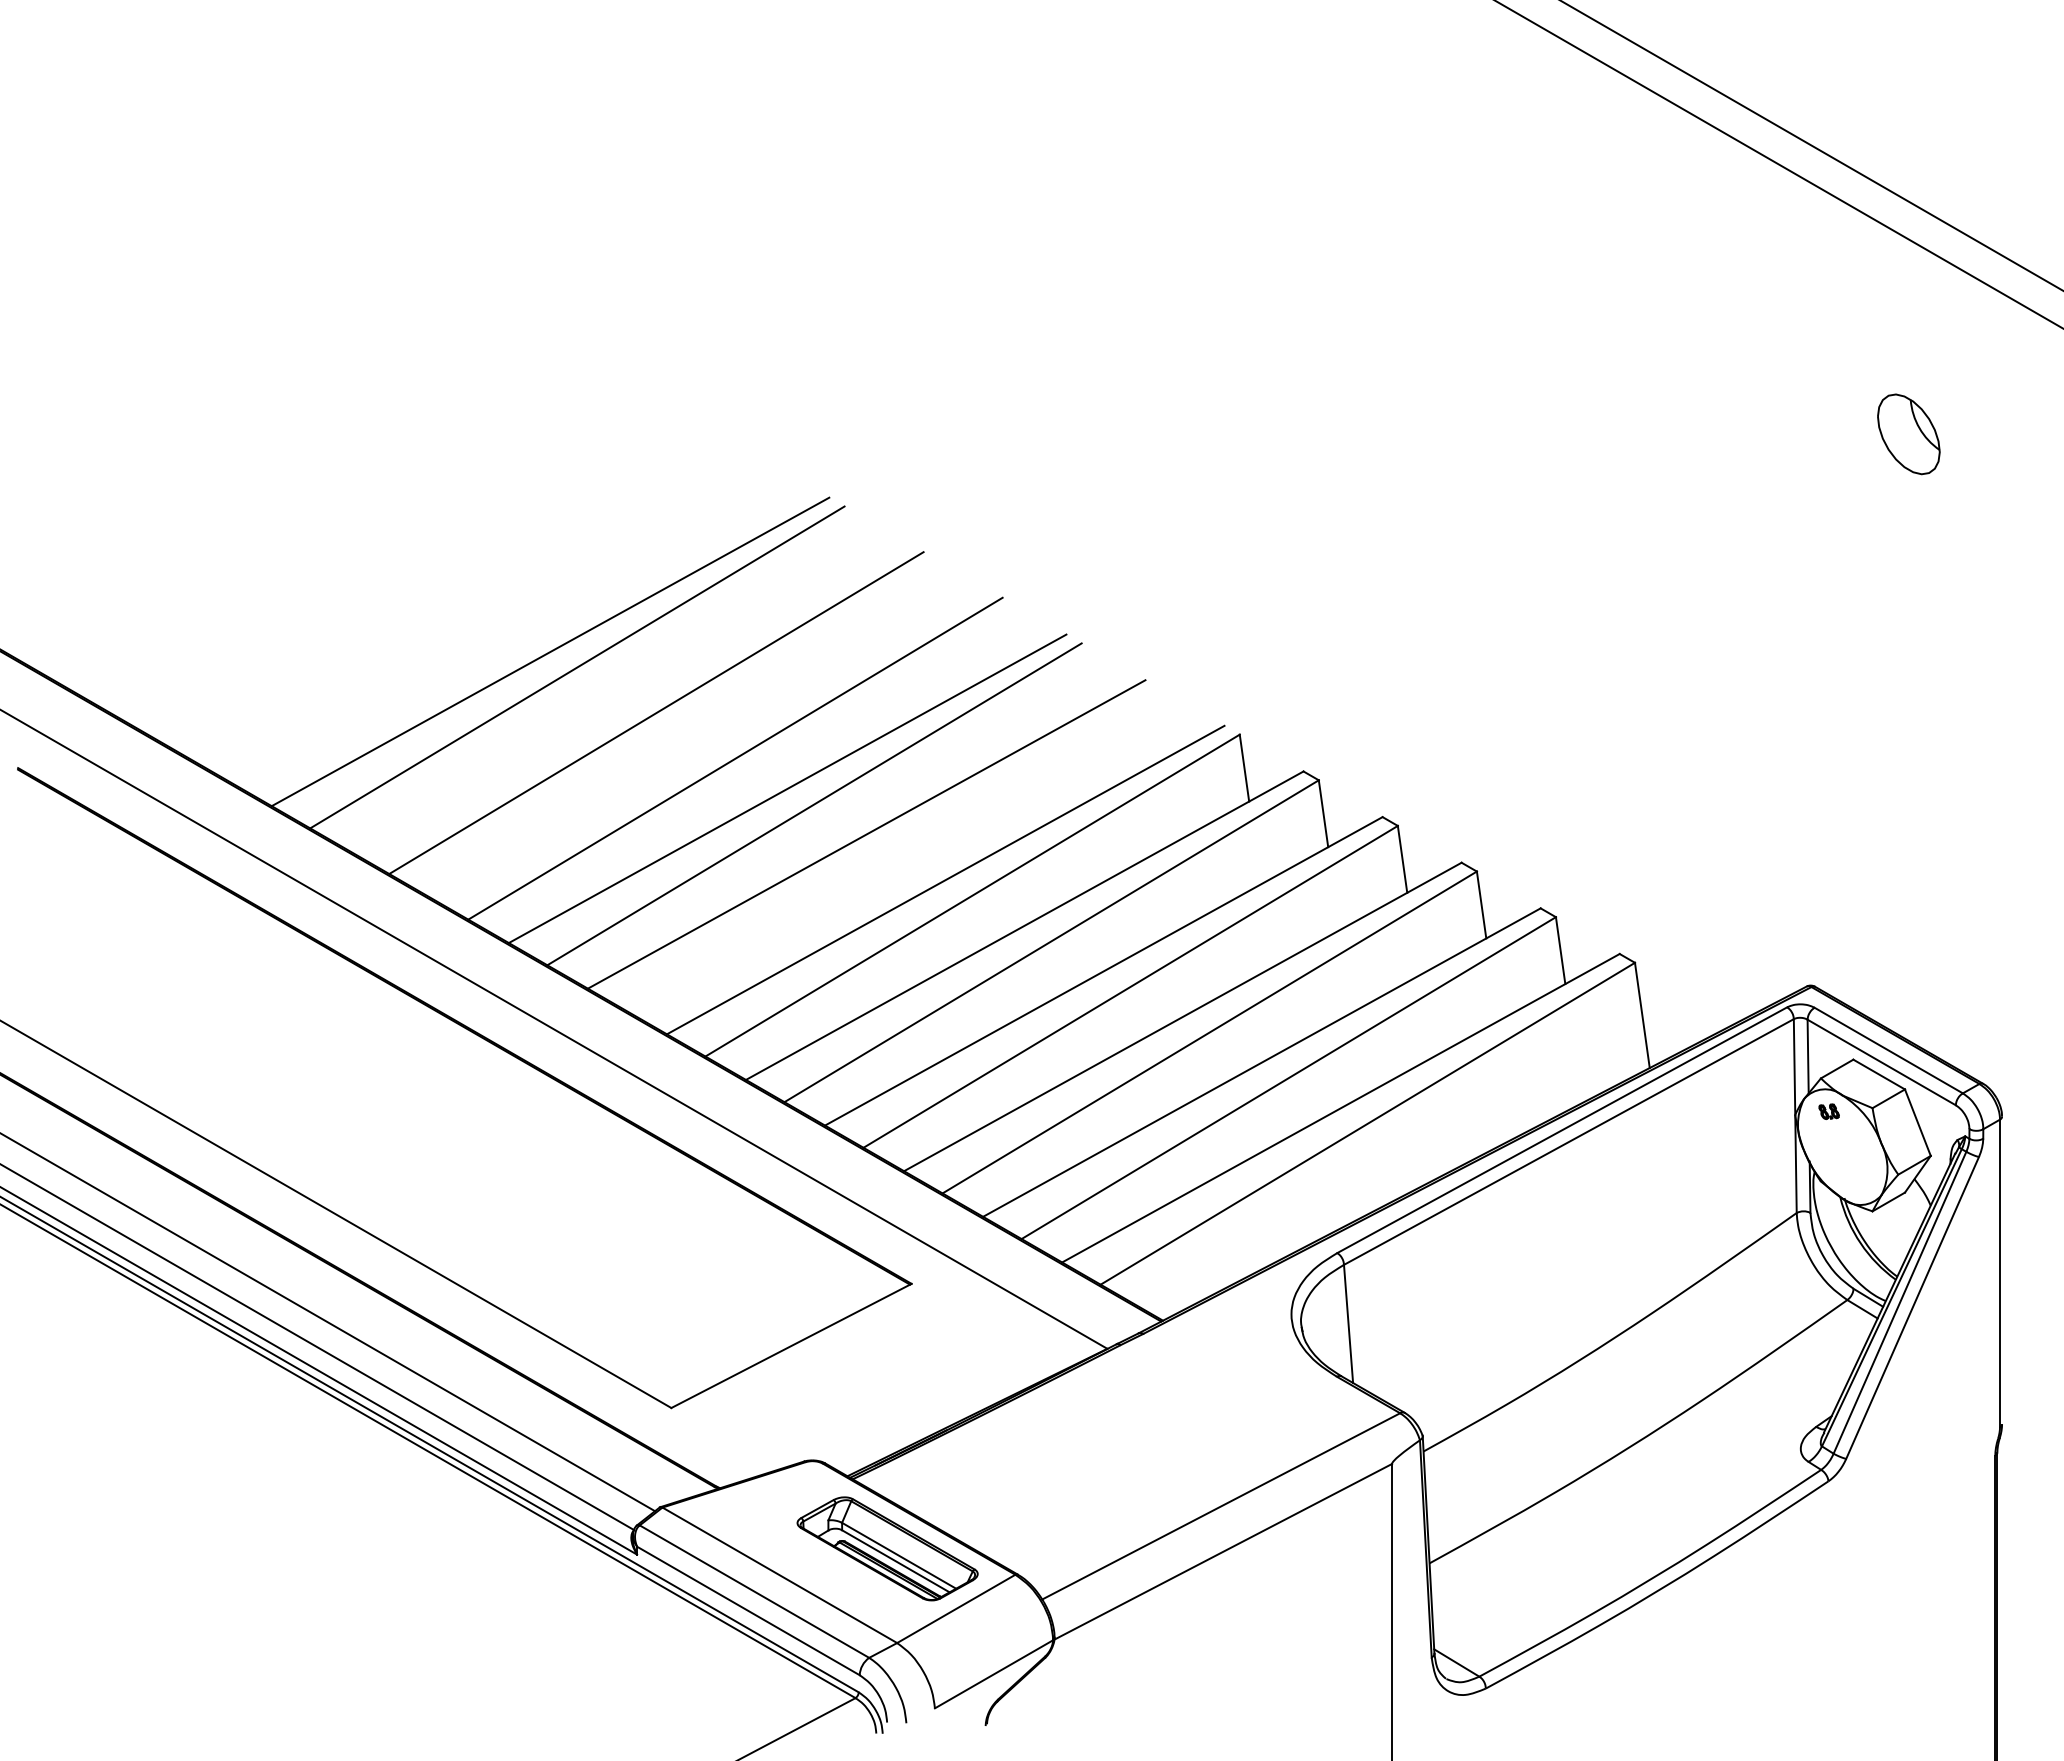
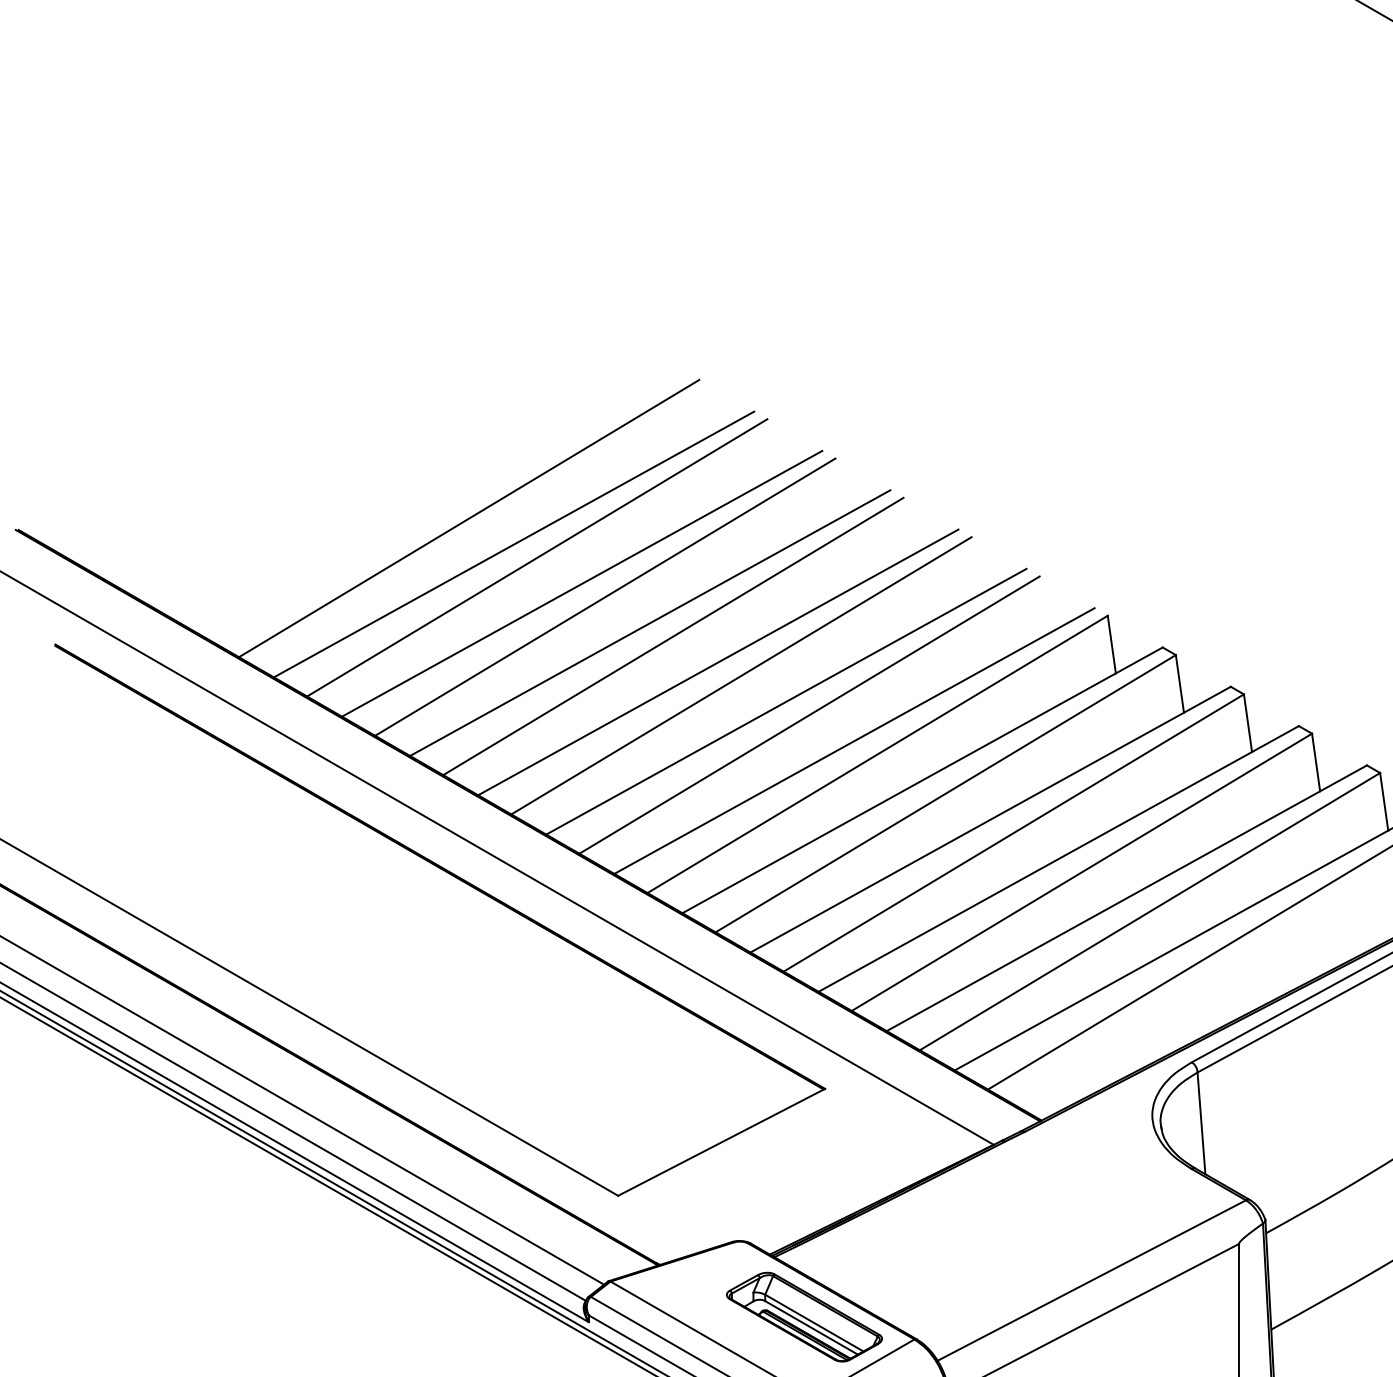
line: (498, 621) -> (469, 518), added
line: (629, 697) -> (582, 583), added
line: (708, 742) -> (650, 622), added
line: (893, 849) -> (809, 714), added

